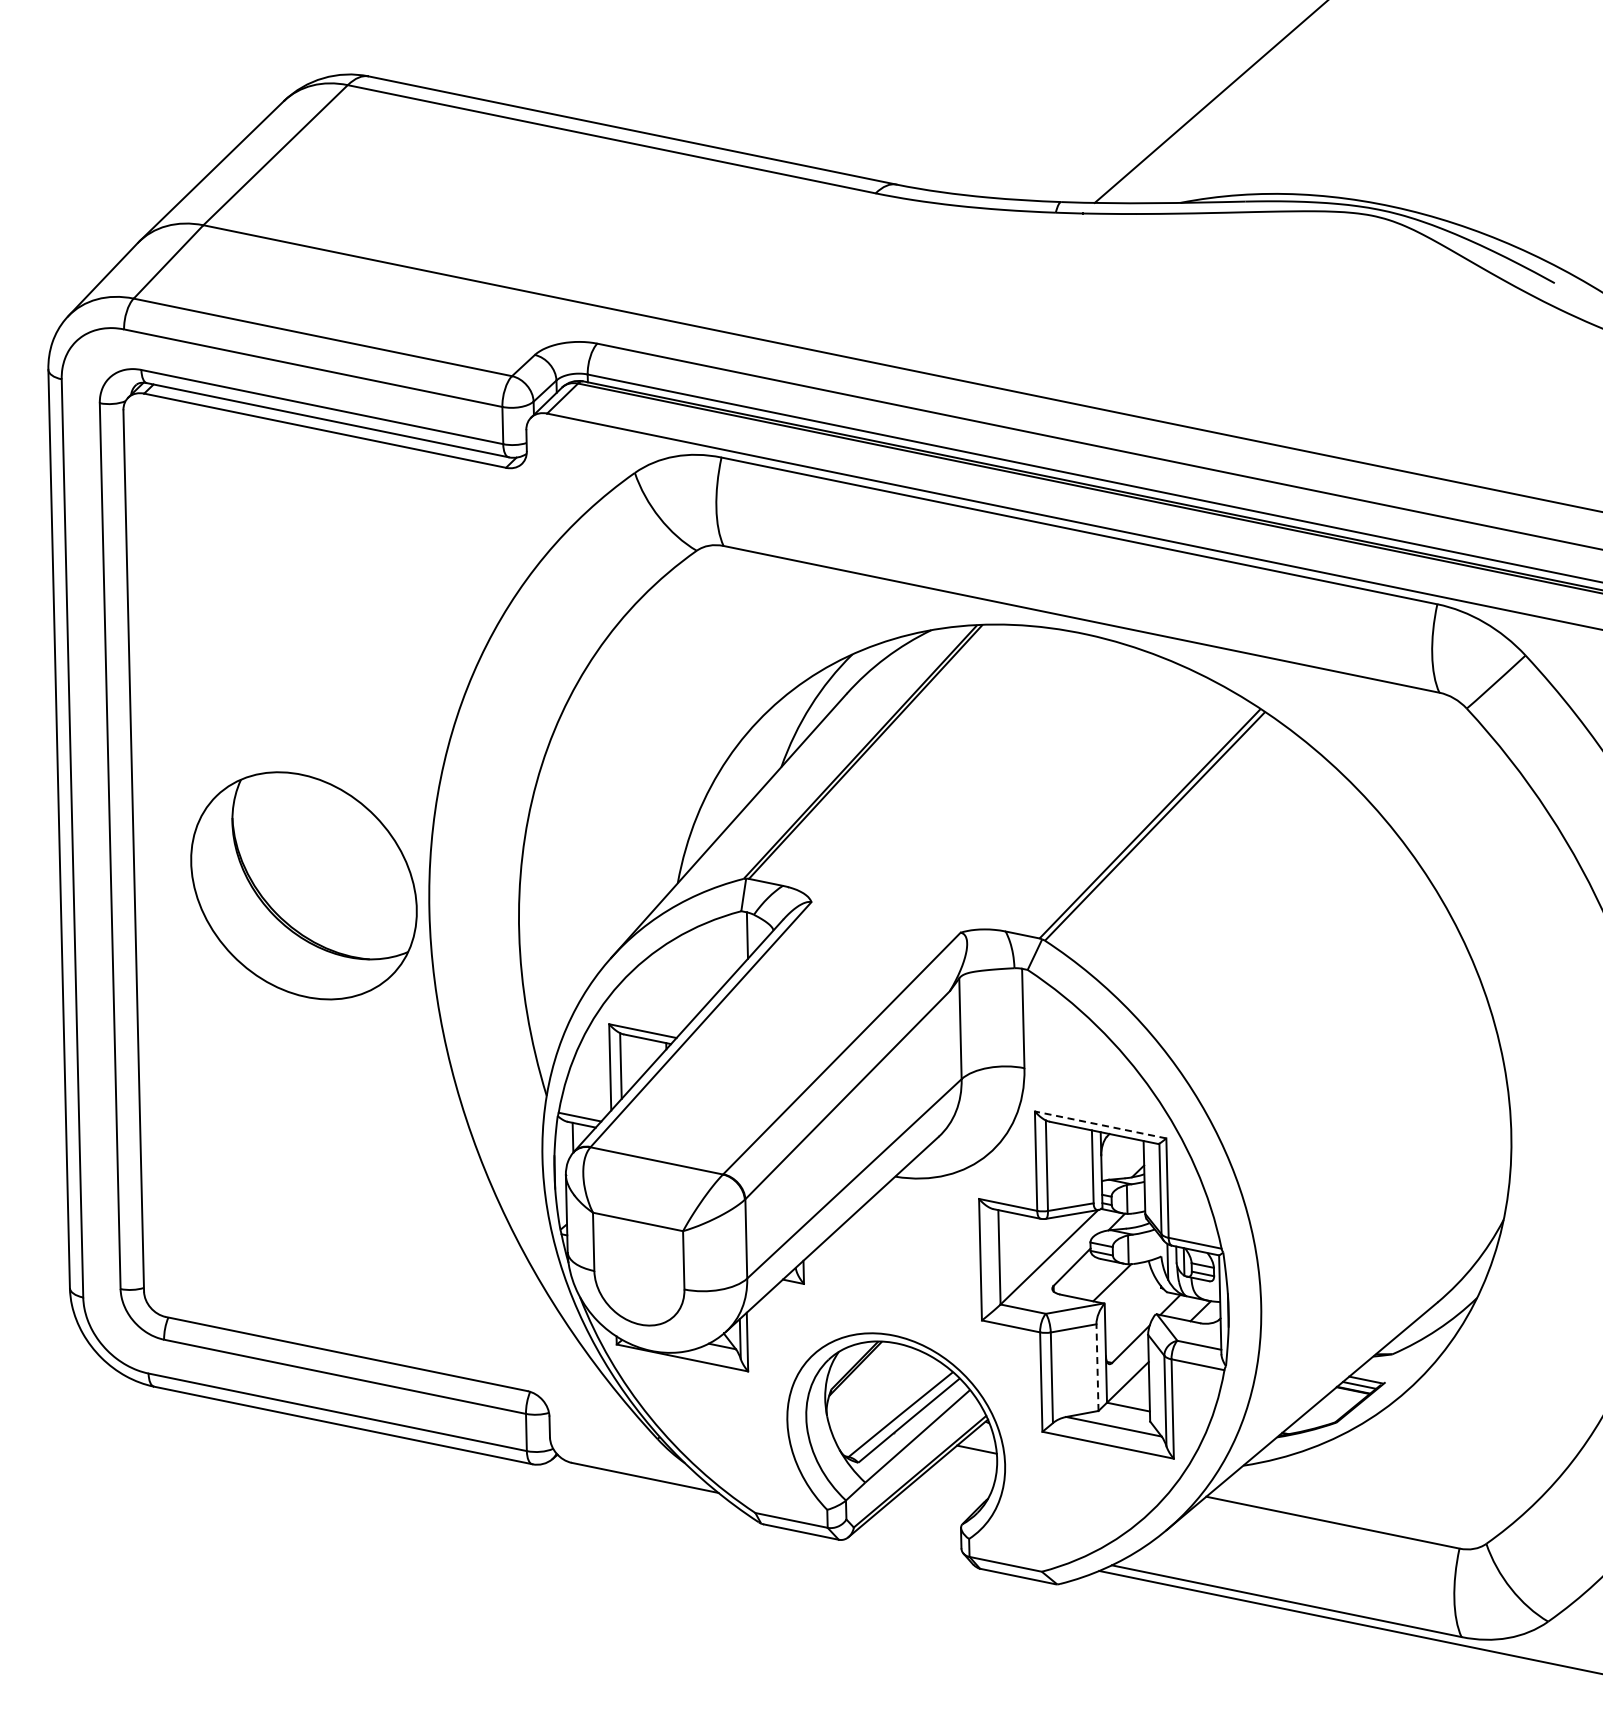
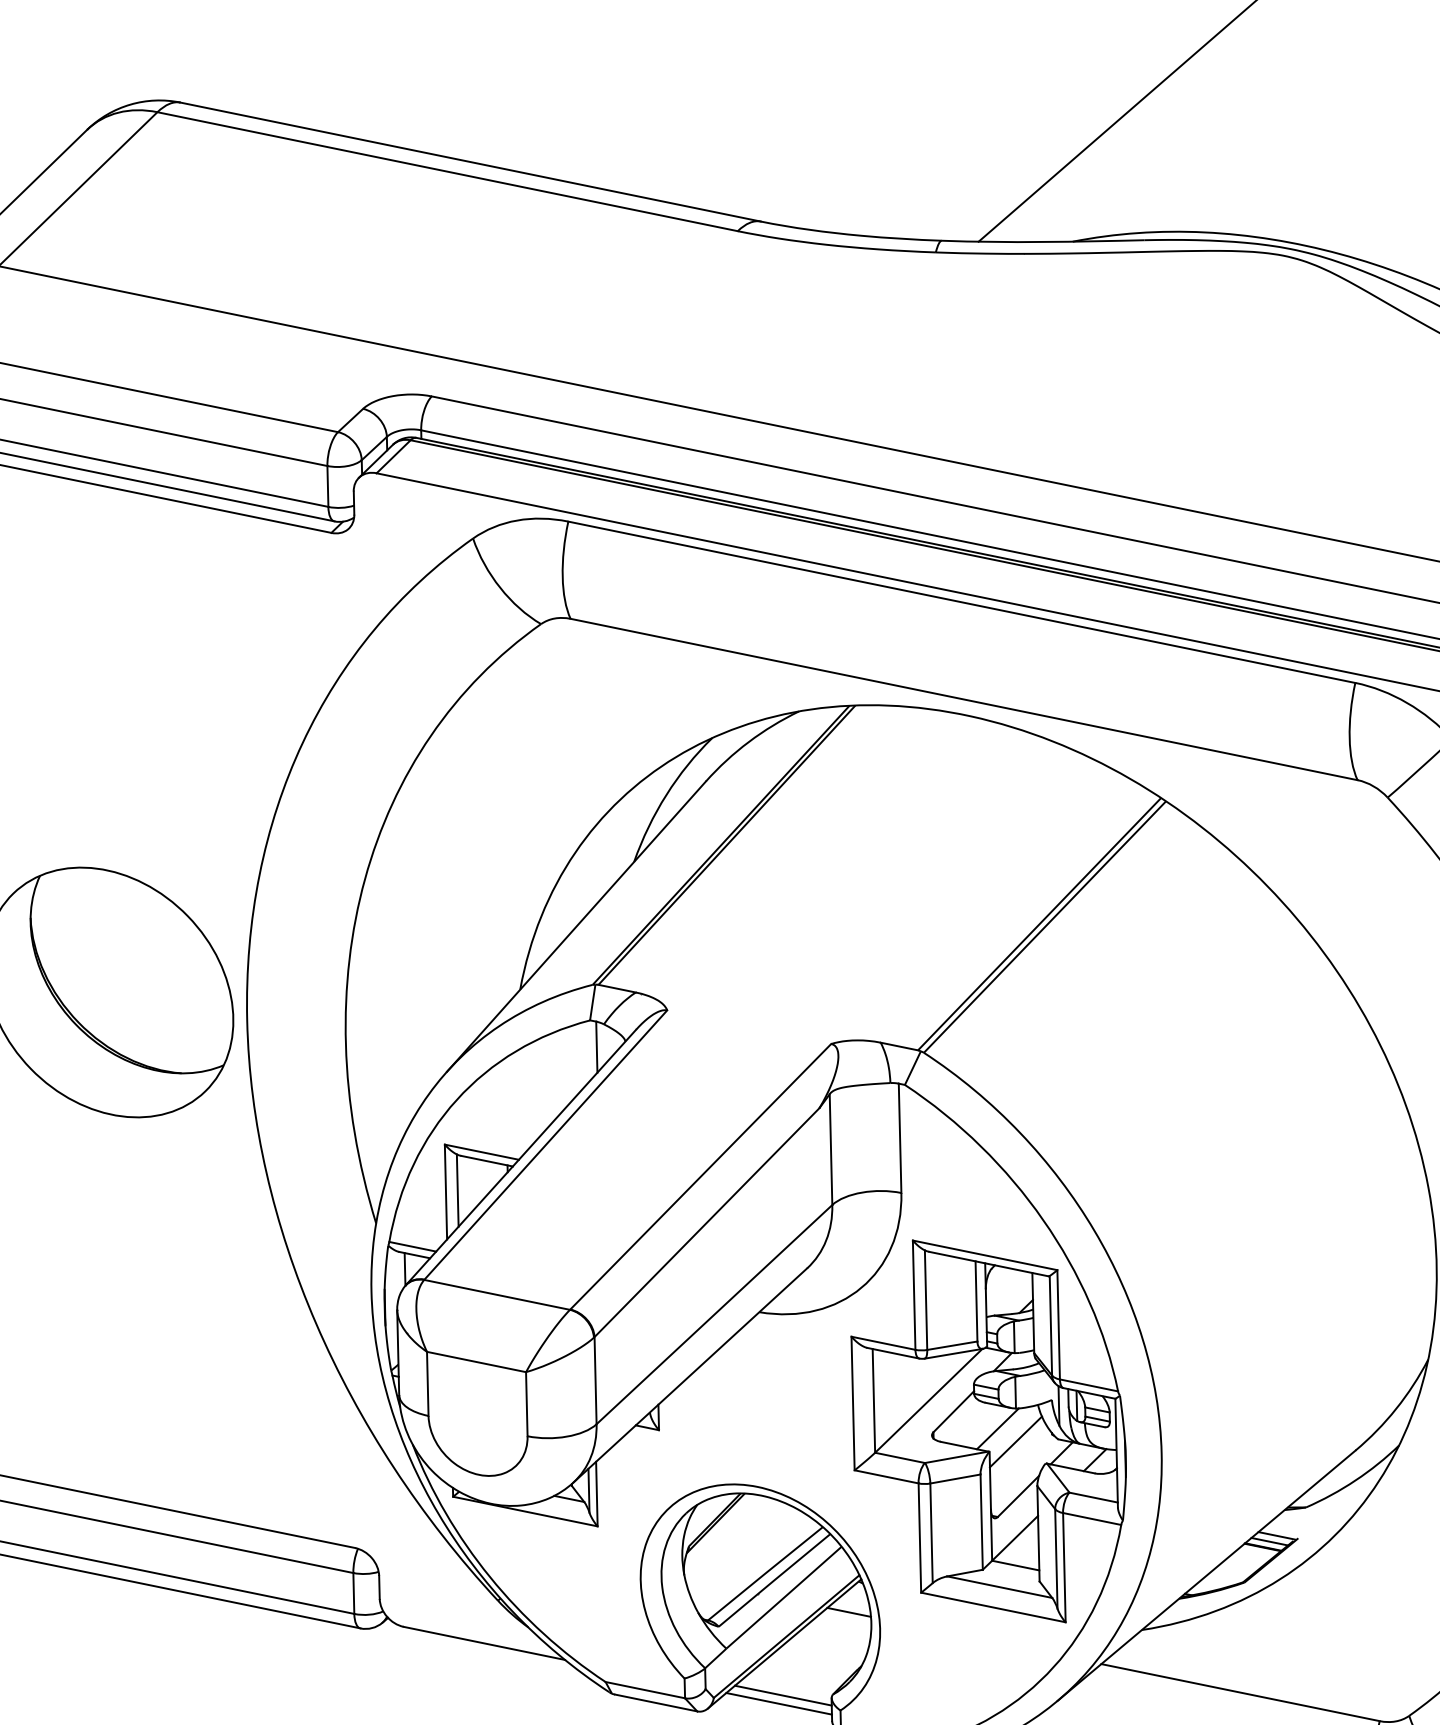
line: (1100, 1124) -> (984, 1254), dashed -> solid
line: (1128, 1294) -> (1015, 1441), added
line: (1097, 1367) -> (981, 1522), dashed -> solid
line: (917, 1525) -> (783, 1695), added
line: (913, 1532) -> (779, 1703), added

